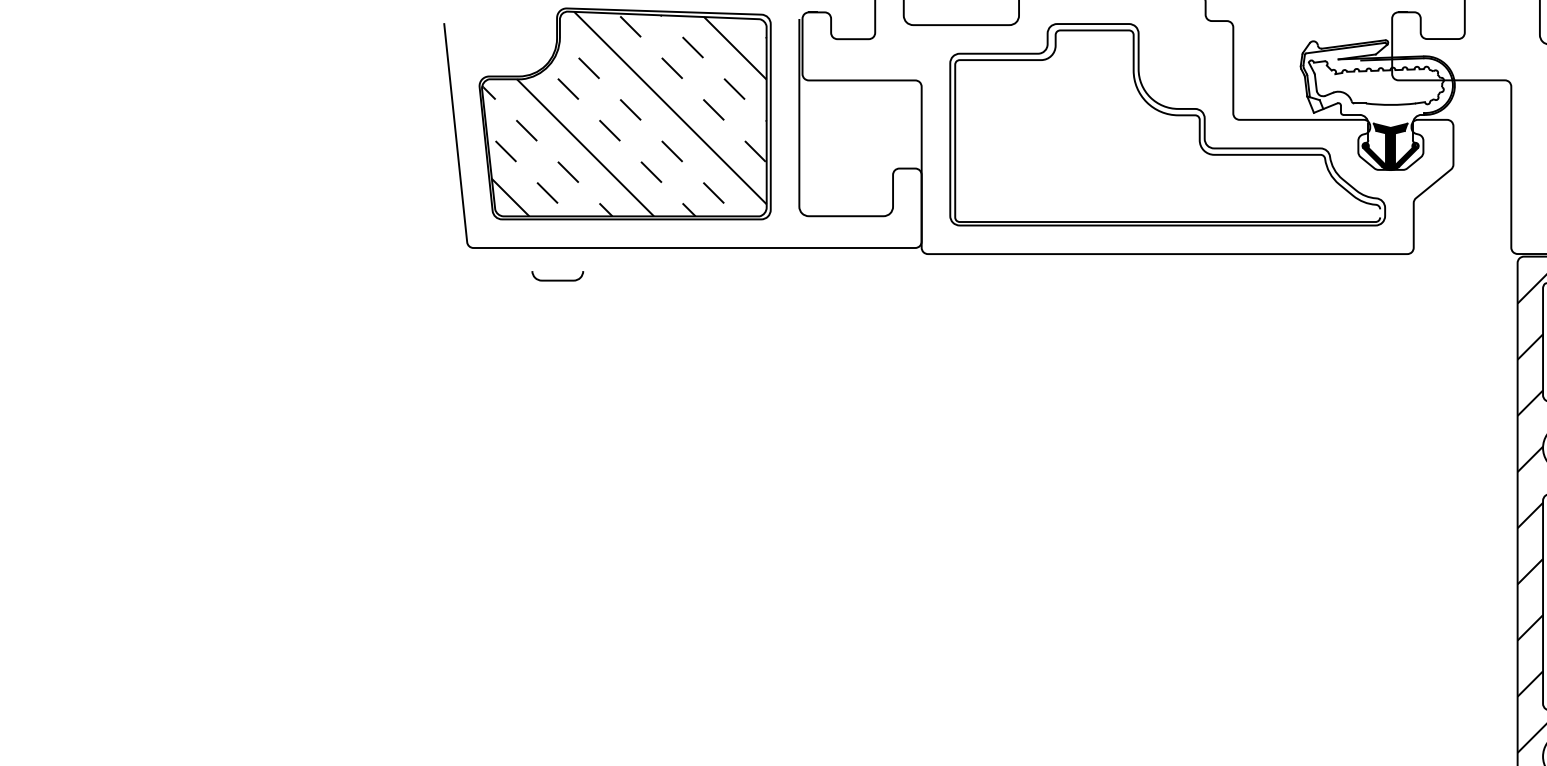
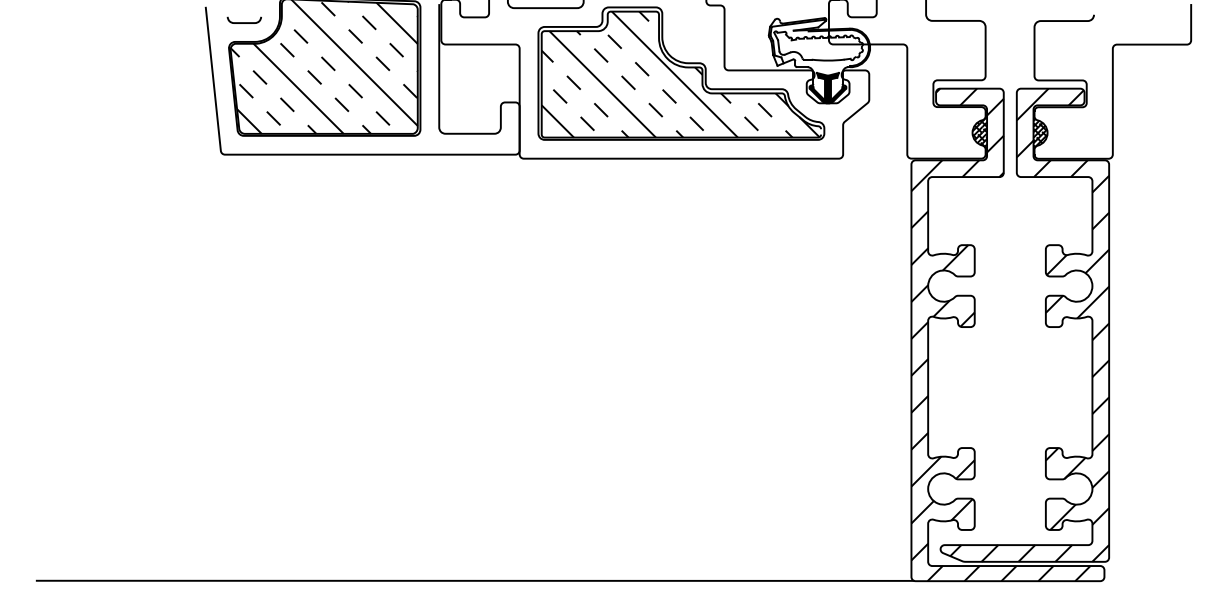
hatch: (1166, 126) -> (680, 74), added
curve: (556, 279) -> (243, 22), moved

